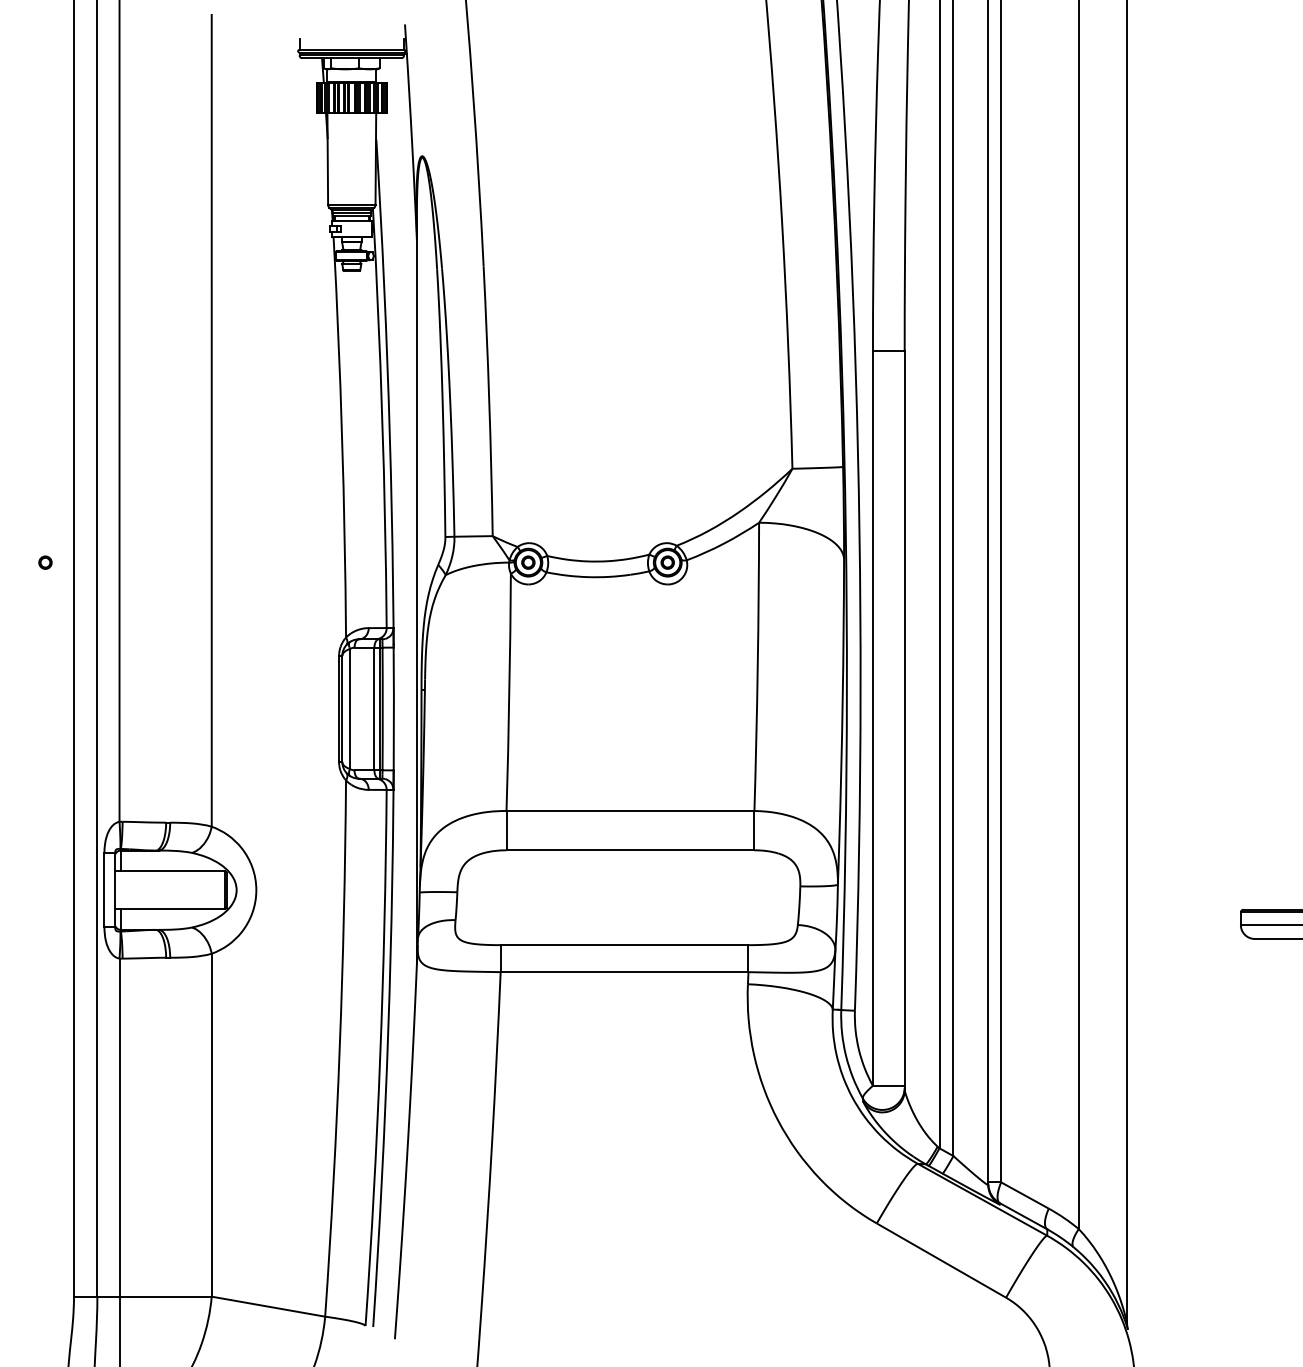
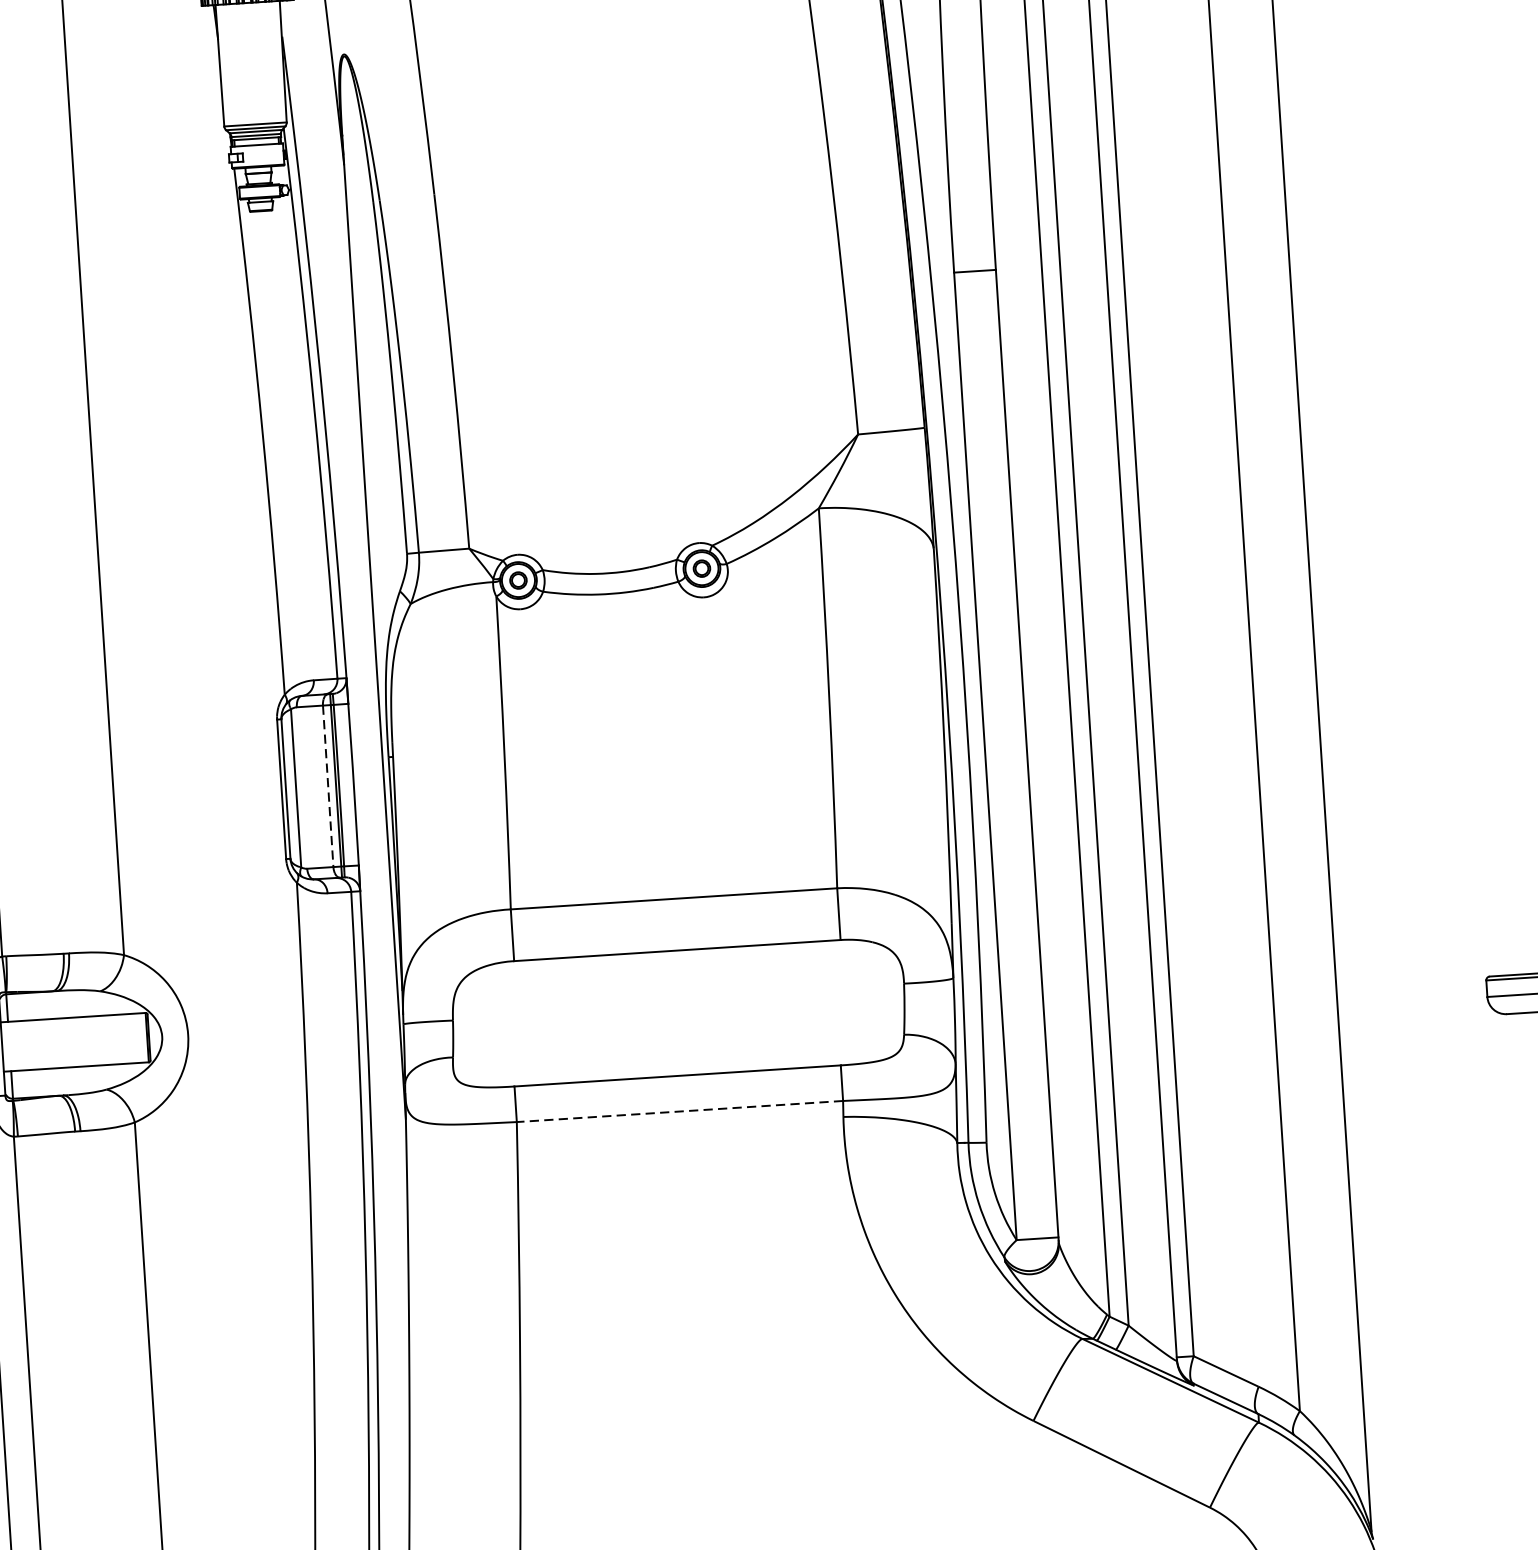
line: (374, 709) -> (328, 786), solid -> dashed
line: (624, 972) -> (679, 1111), solid -> dashed

